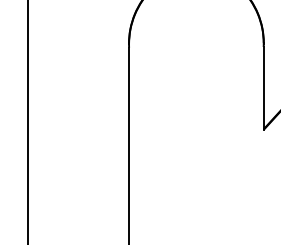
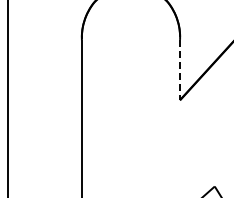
line: (264, 88) -> (180, 70), solid -> dashed

